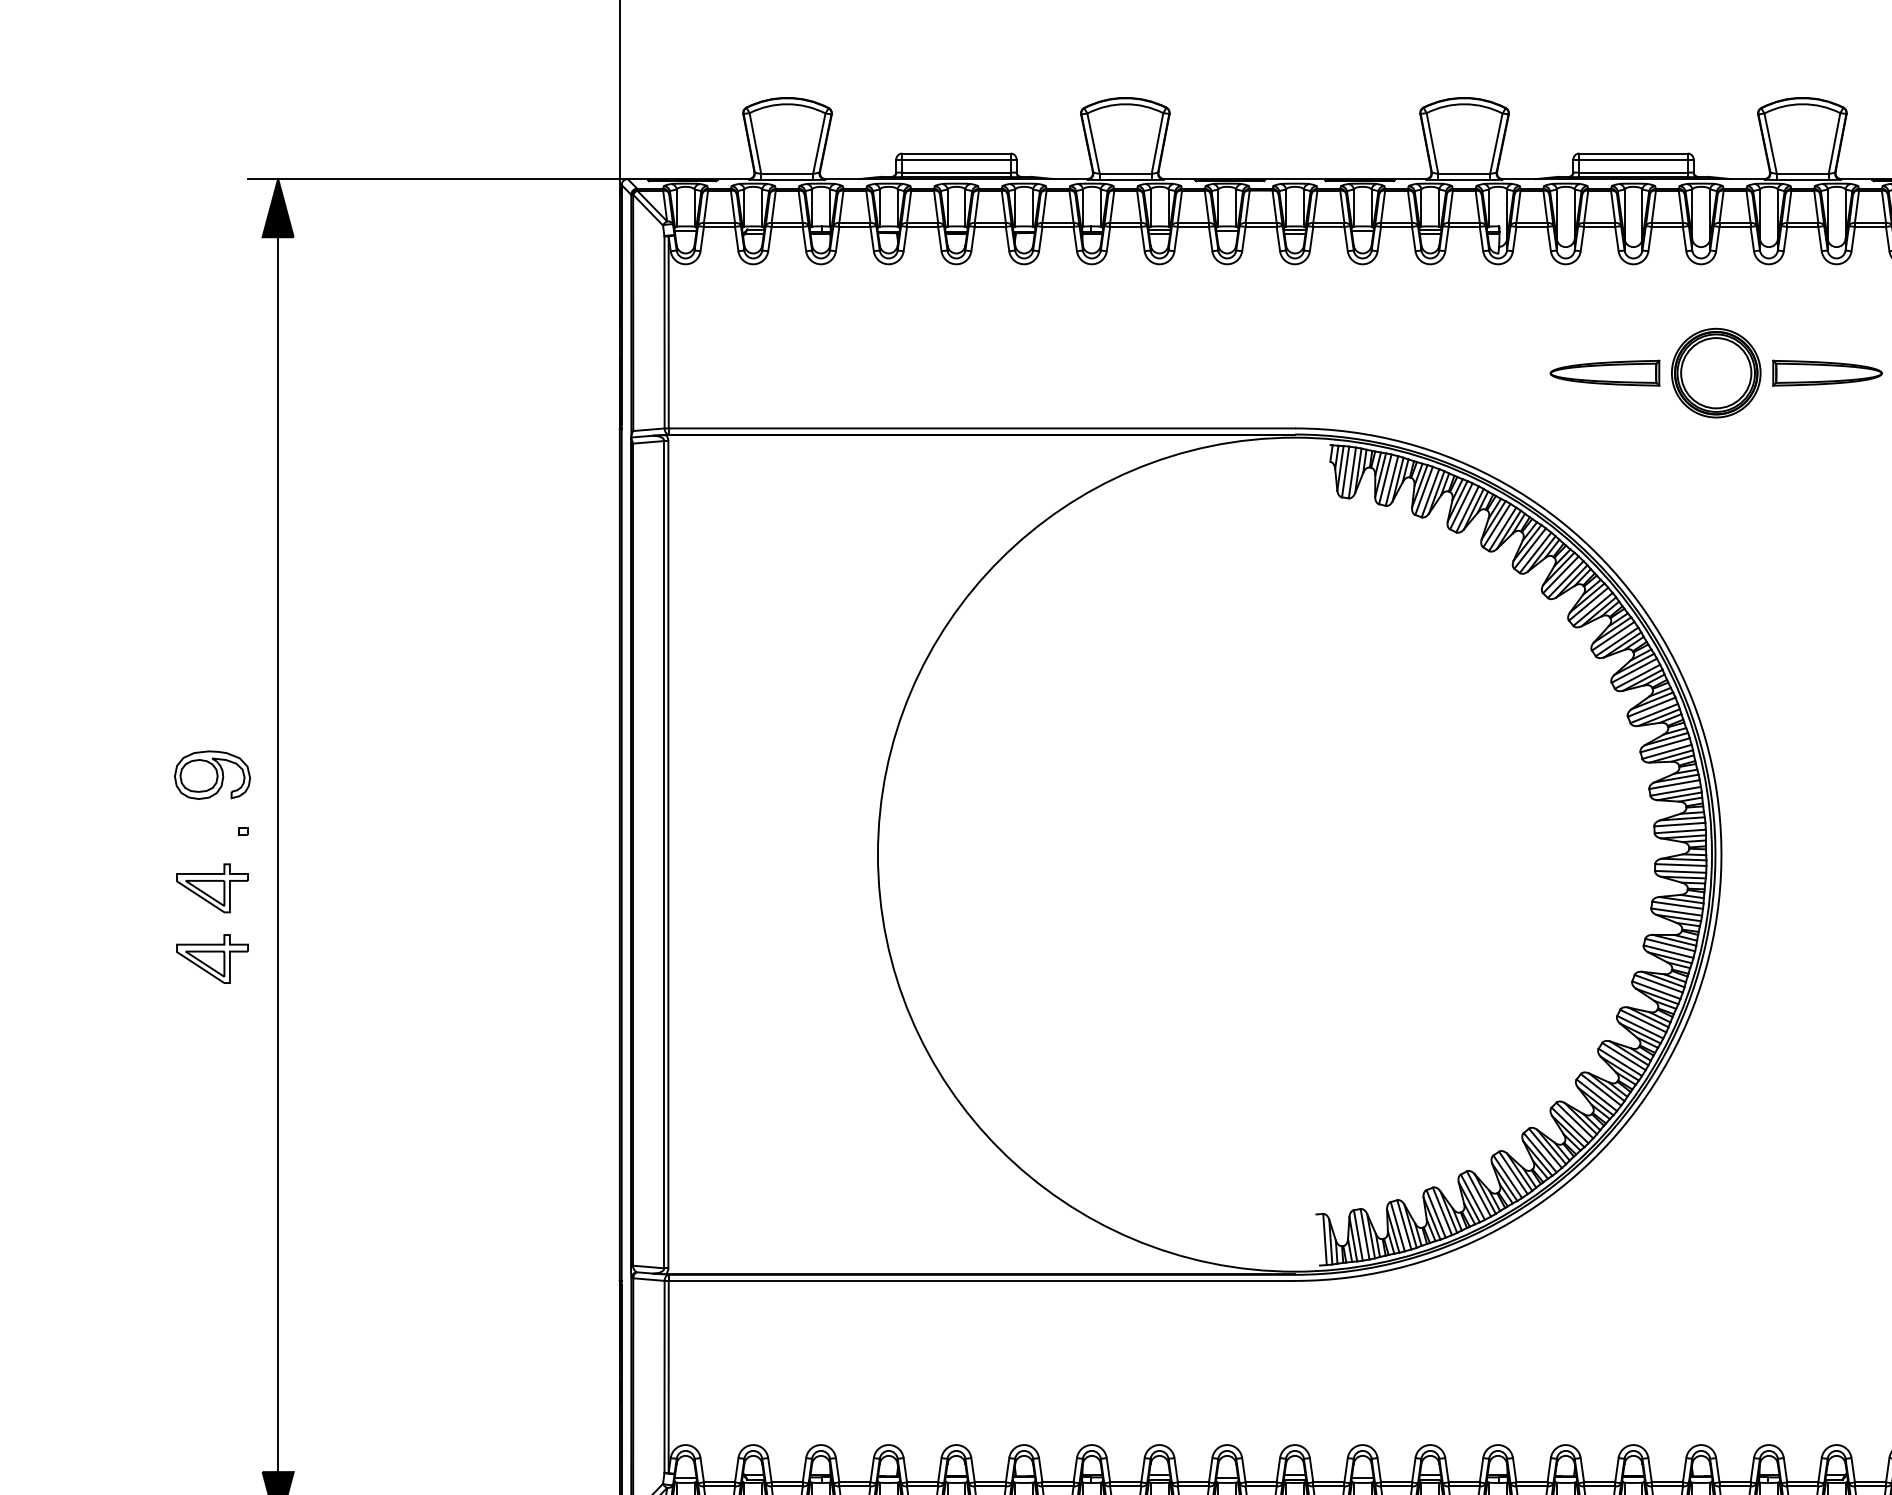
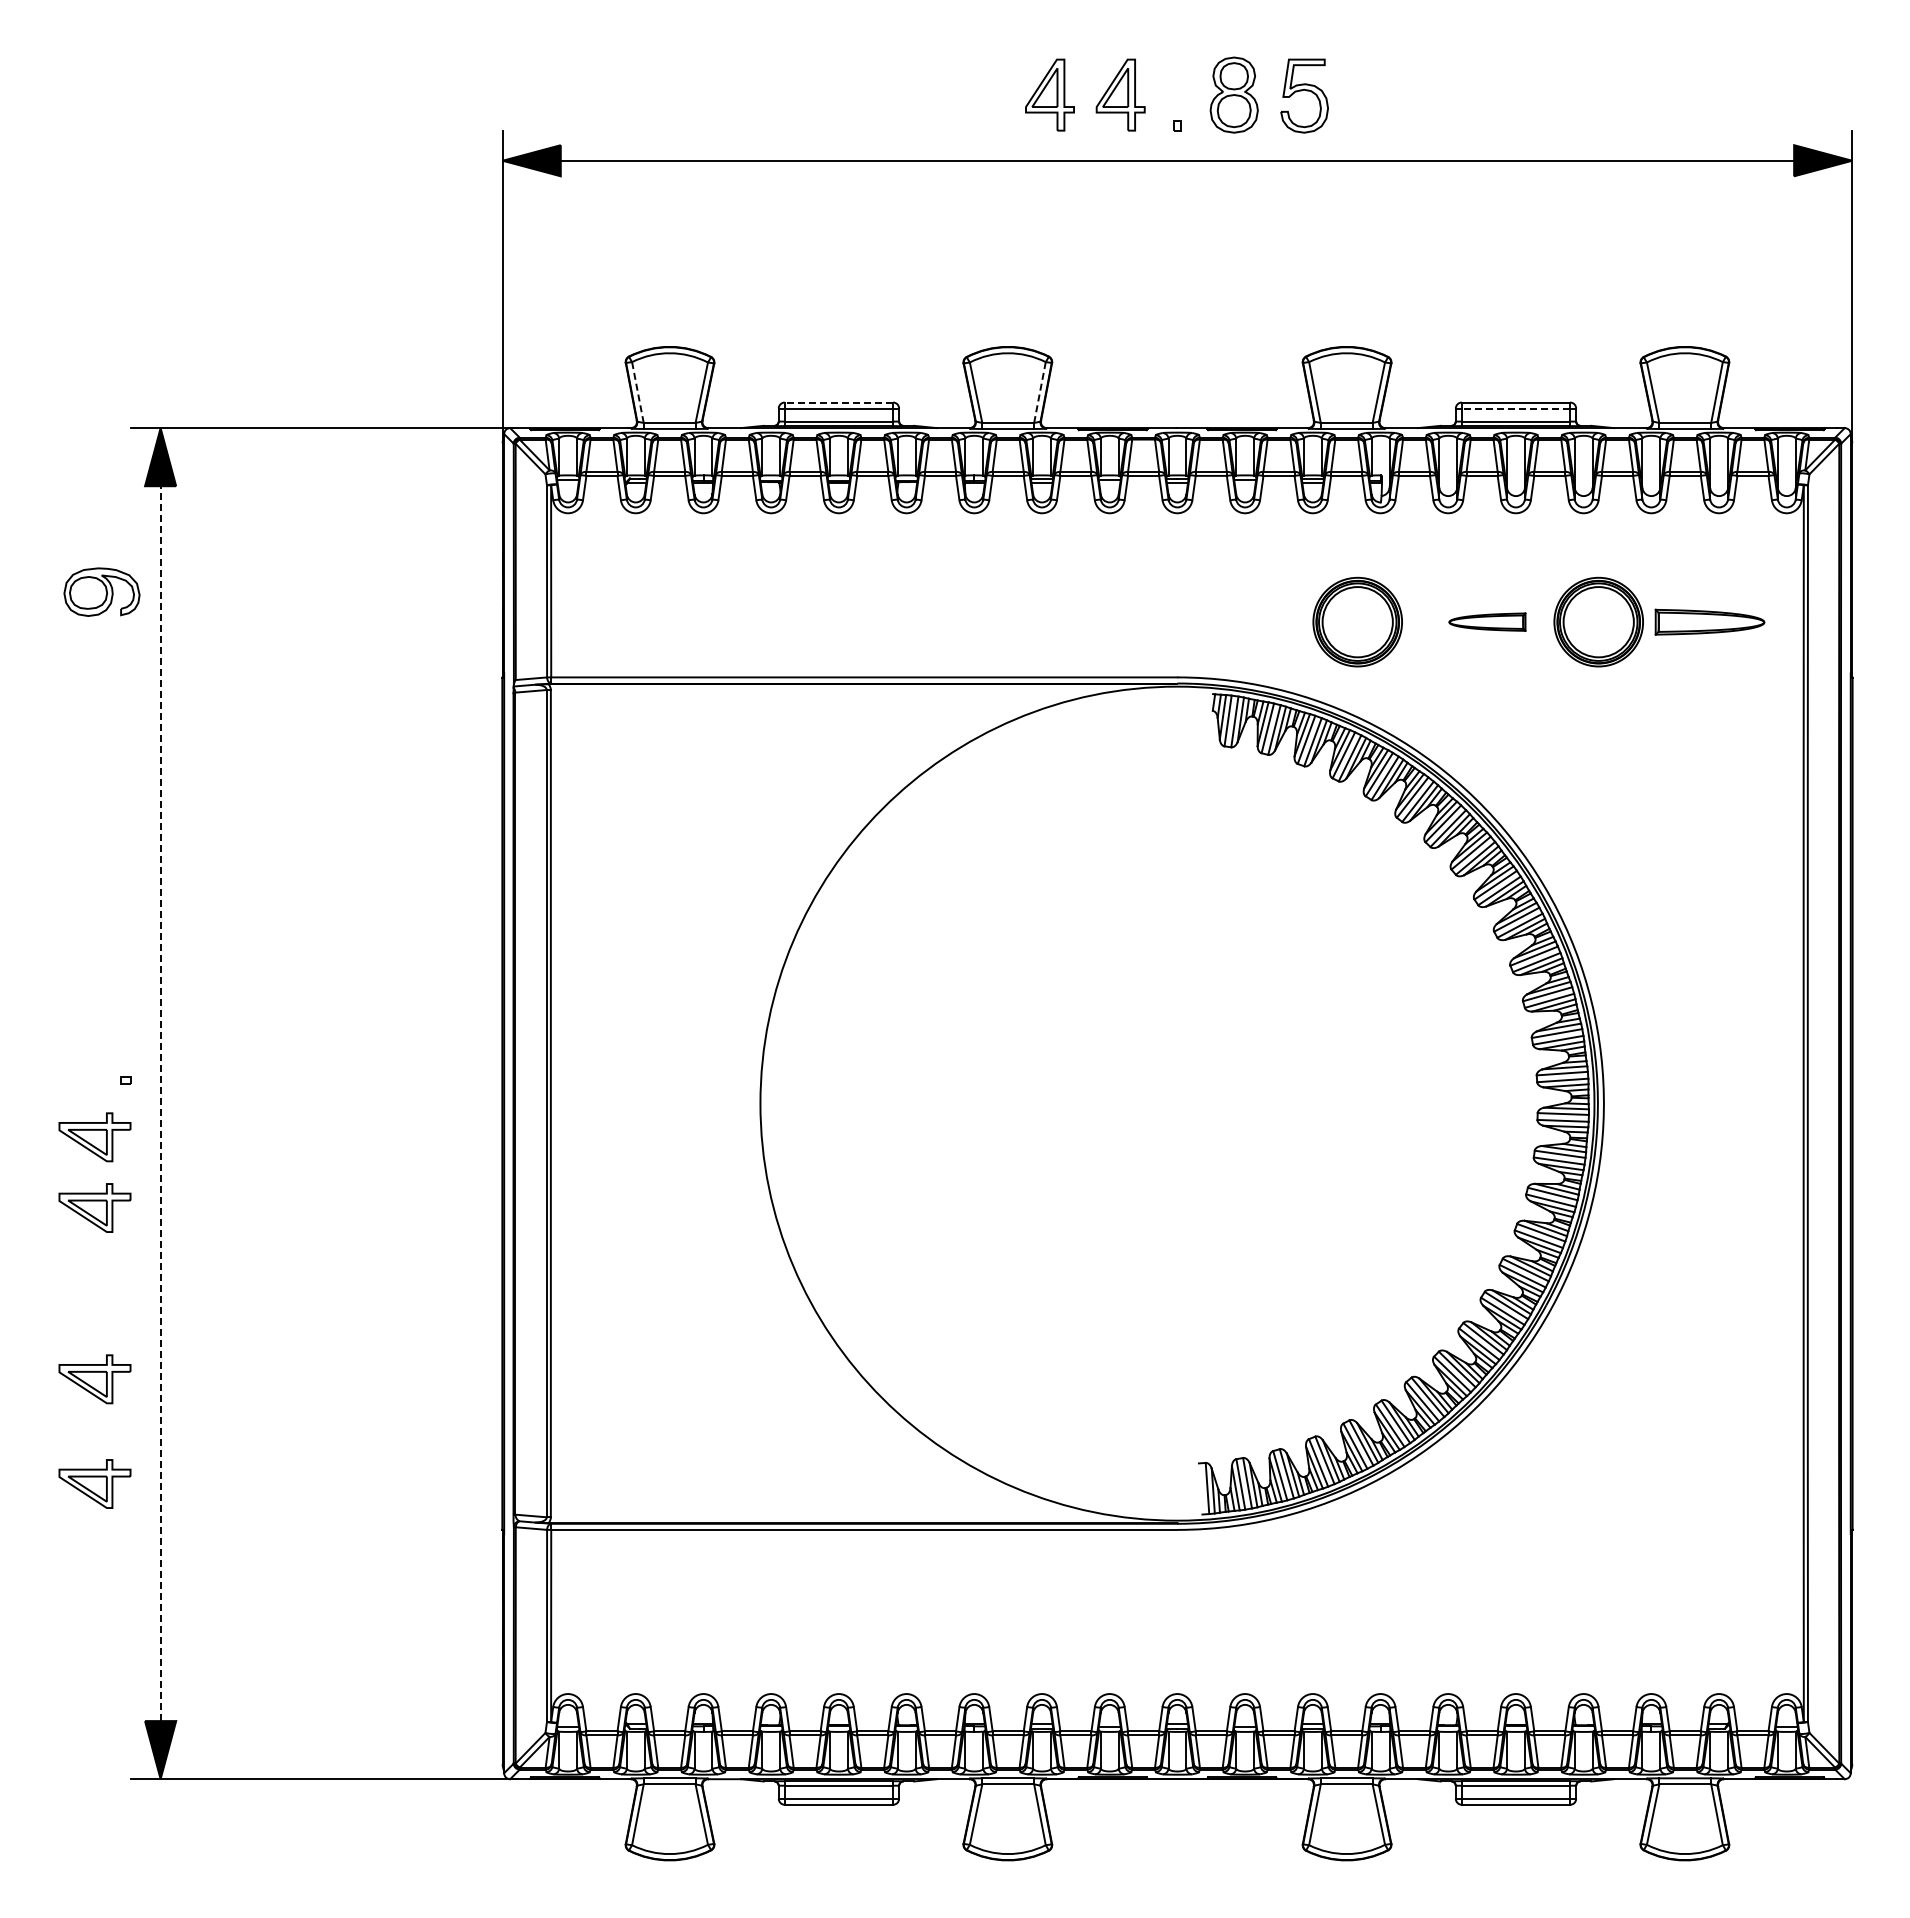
line: (755, 143) -> (637, 392), solid -> dashed
line: (1157, 143) -> (1039, 392), solid -> dashed
line: (956, 153) -> (838, 402), solid -> dashed
line: (1633, 159) -> (1515, 408), solid -> dashed
part: (1475, 372) -> (1357, 621), added
part: (1605, 372) -> (1487, 621), size x0.7
part: (212, 774) -> (101, 591), moved
line: (278, 854) -> (160, 1103), solid -> dashed
part: (212, 1130) -> (94, 1379), added
part: (212, 1234) -> (94, 1483), added

